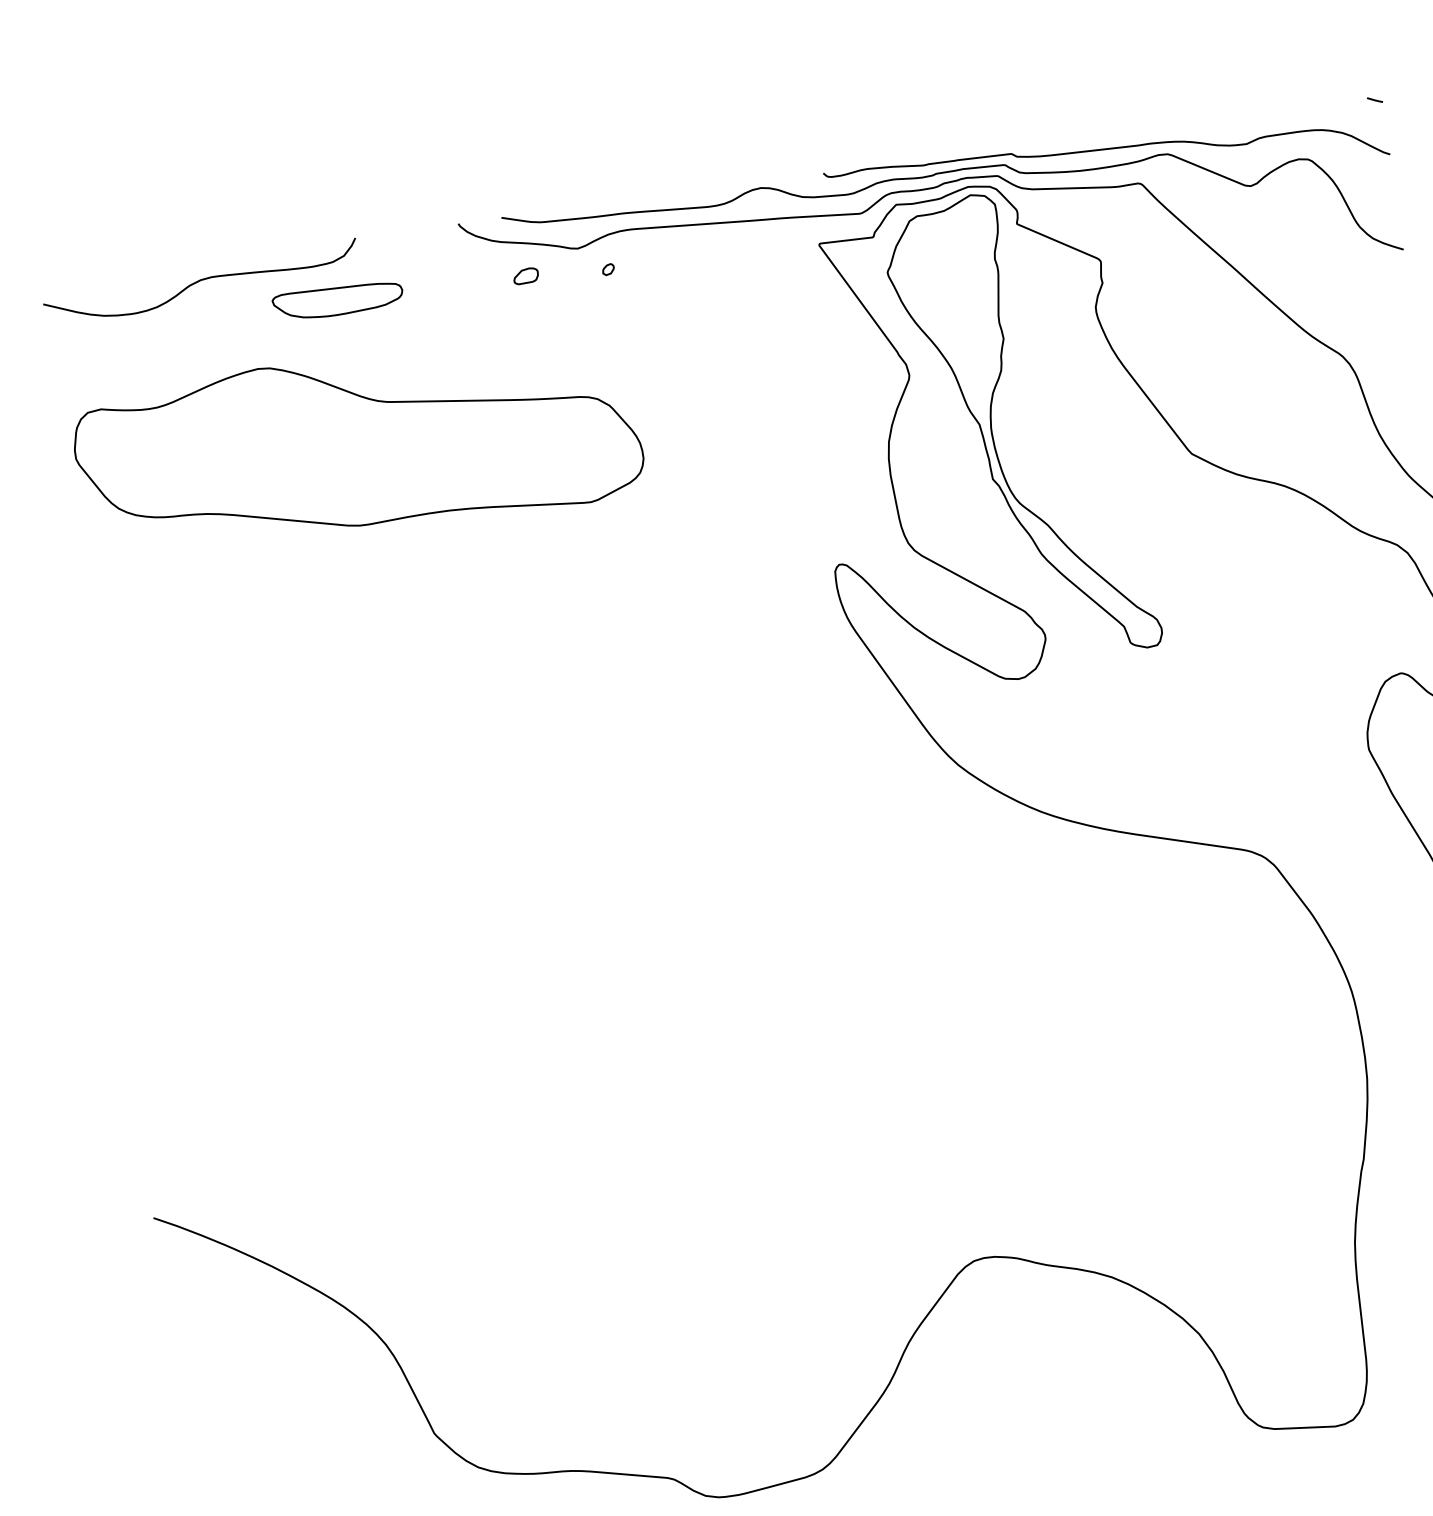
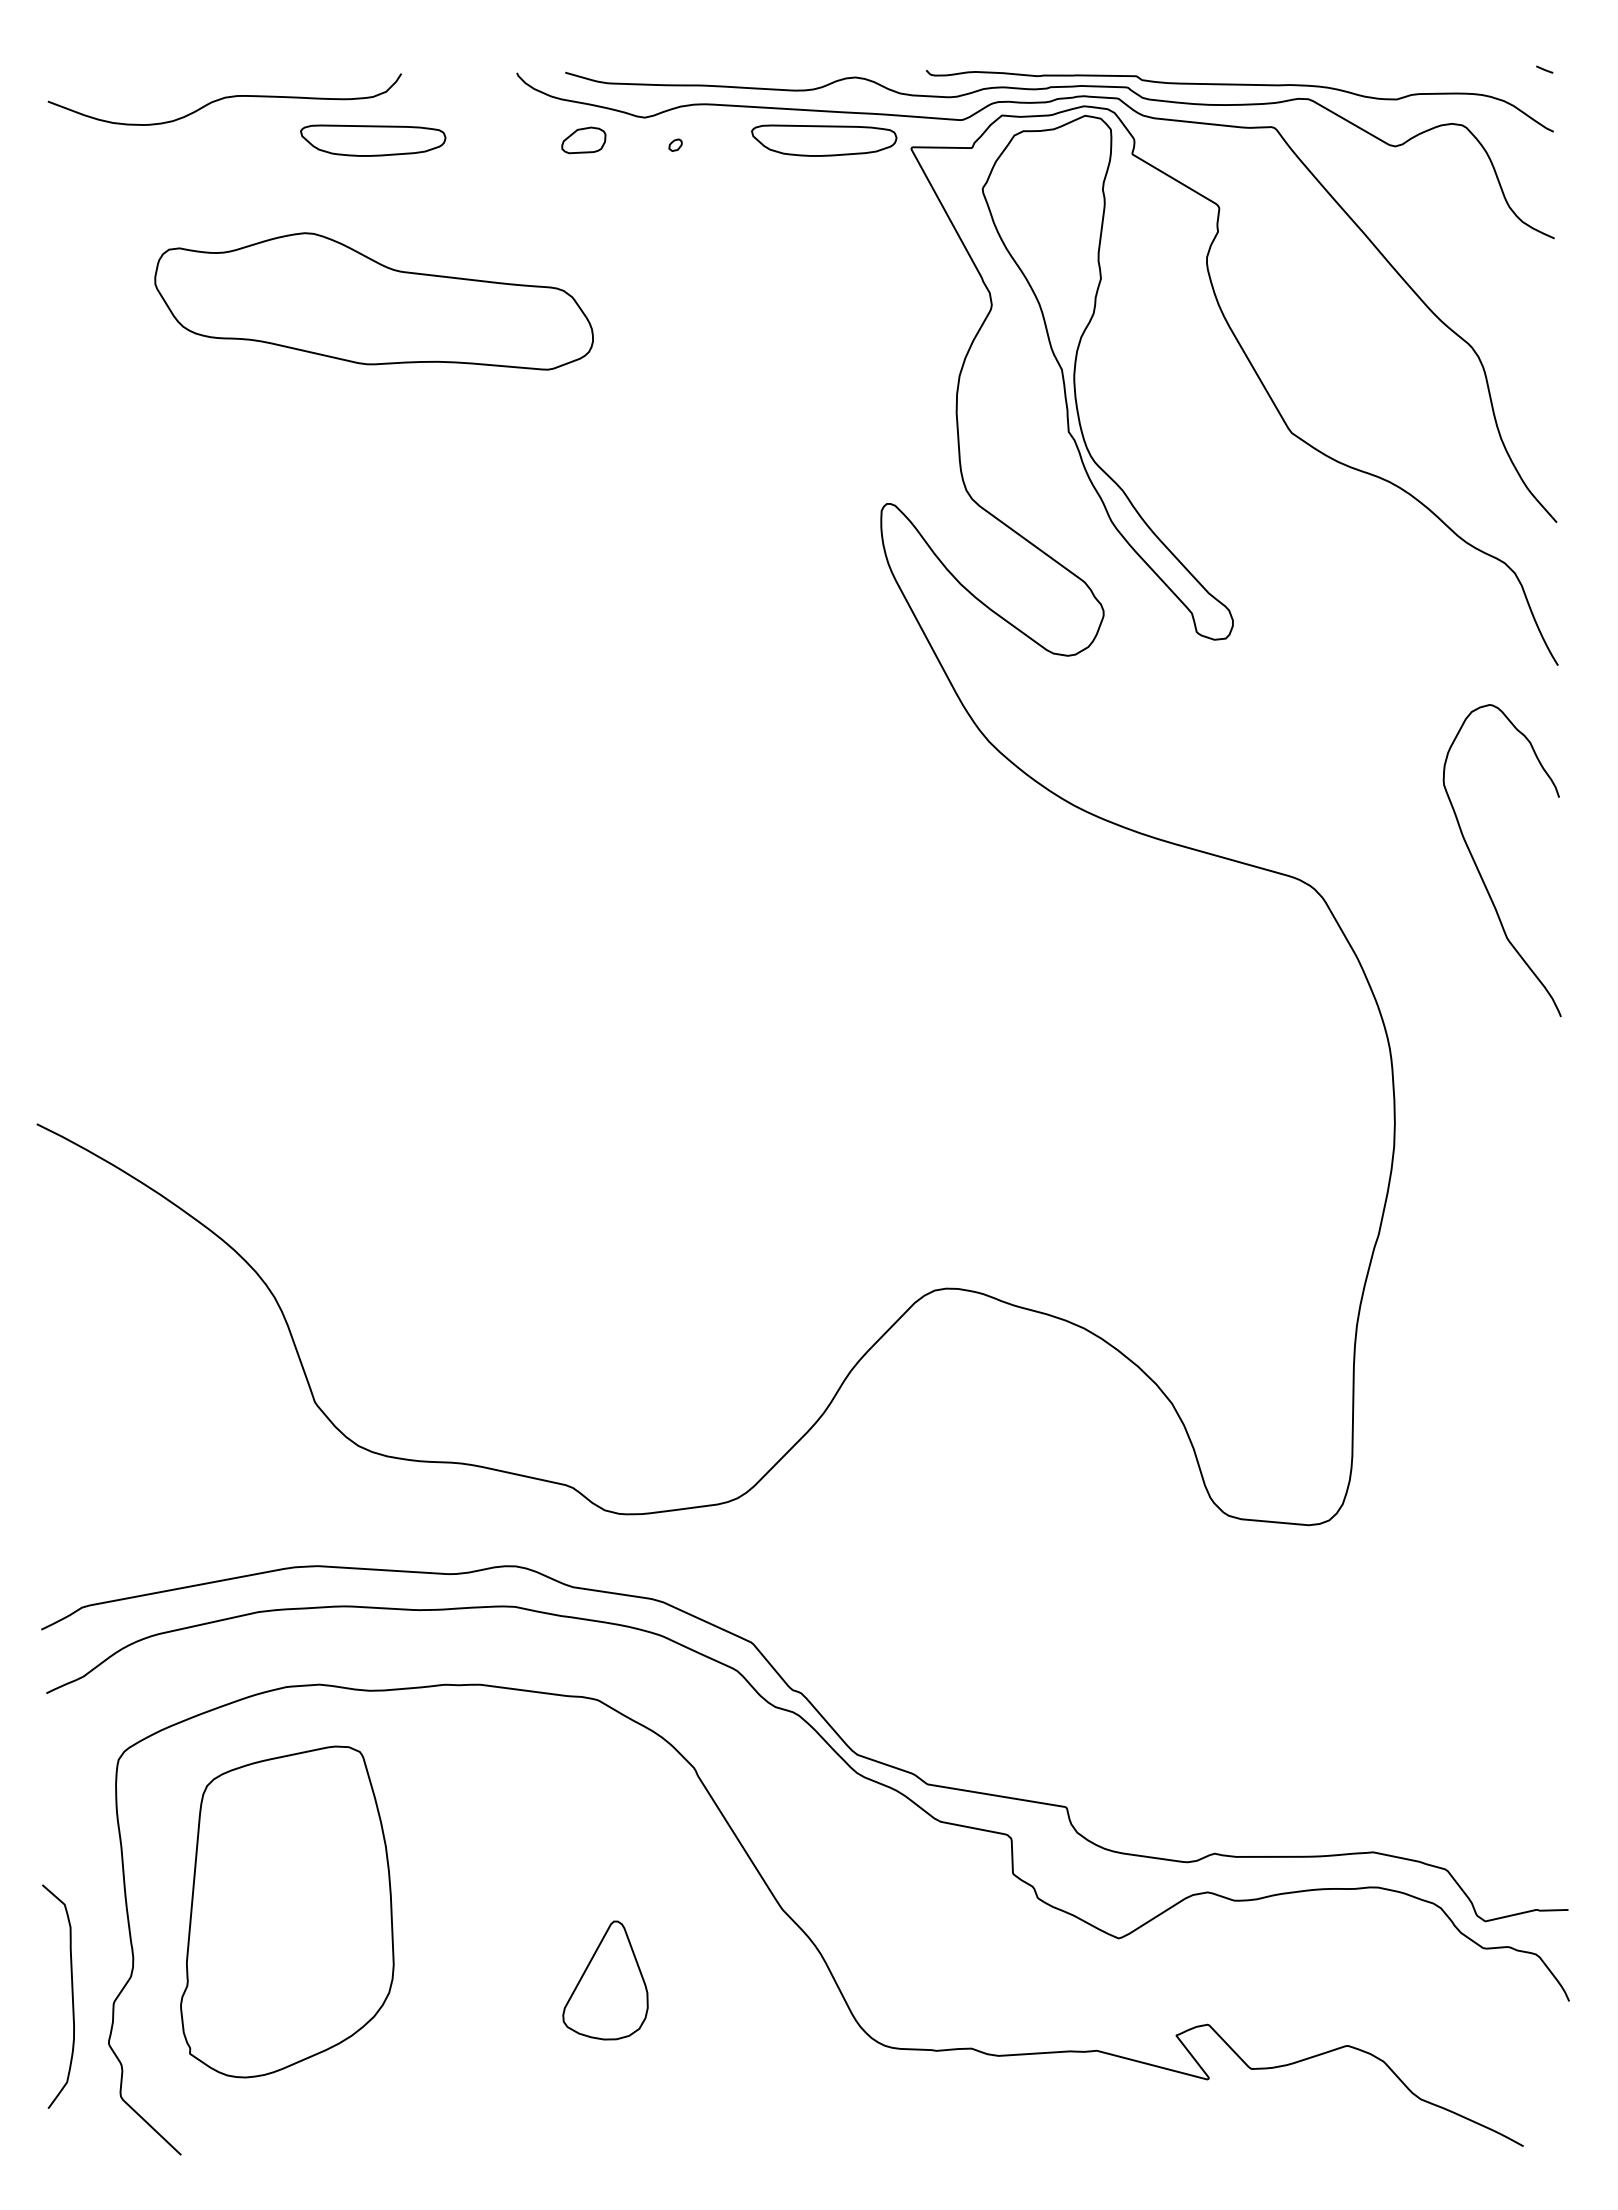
part: (740, 247) -> (824, 140), added
part: (525, 276) -> (583, 140), size x1.6
part: (357, 444) -> (373, 301), size x0.7

